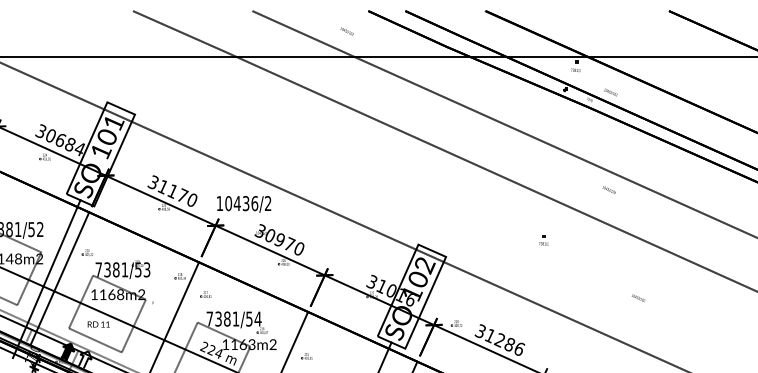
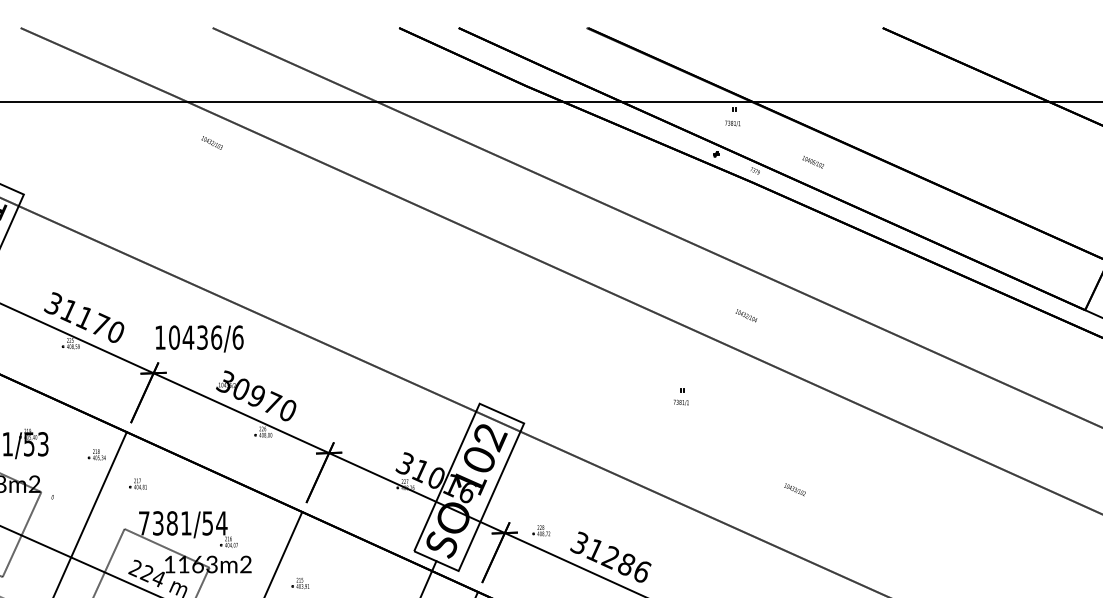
text: (346, 31) -> (211, 142), moved
text: (610, 92) -> (812, 162), moved
text: (608, 189) -> (745, 315), moved
text: (267, 203) -> (236, 337), 10436/2 -> 10436/6
text: (638, 297) -> (795, 488), moved

